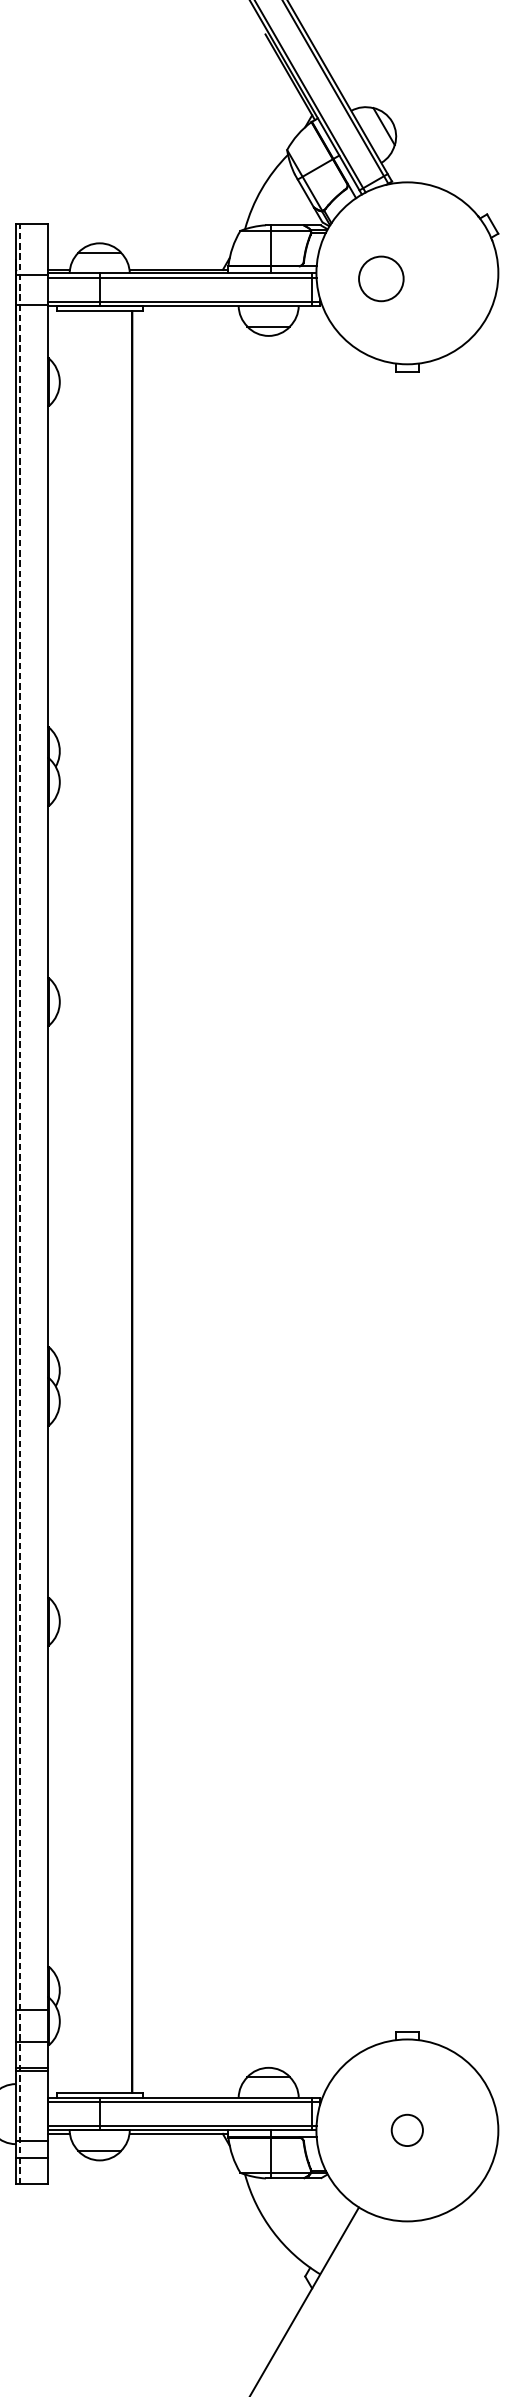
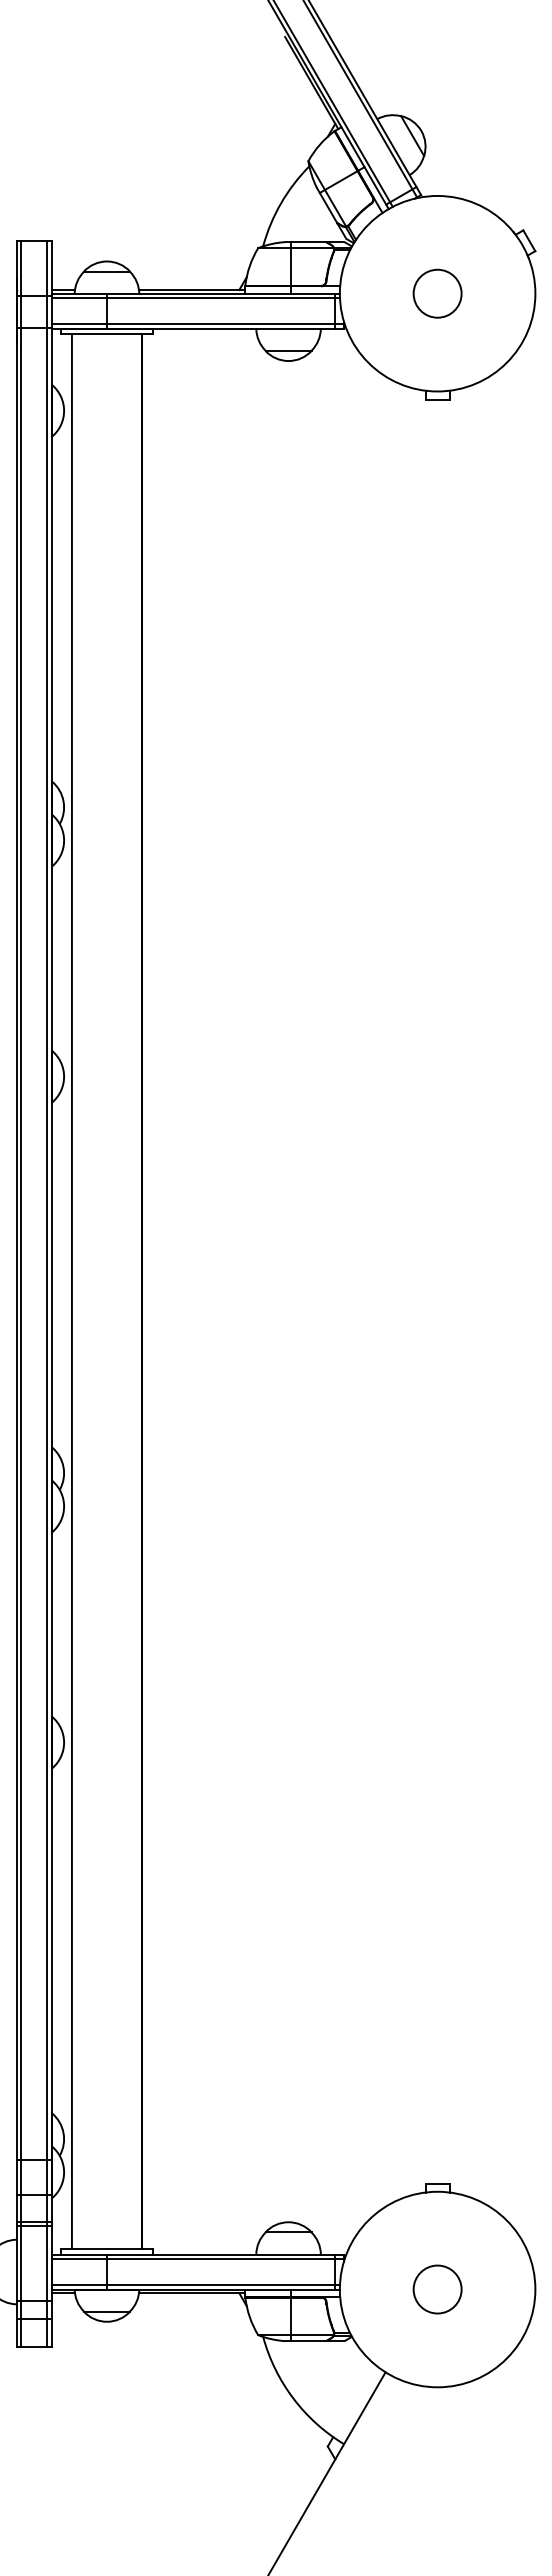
circle: (381, 278) -> (437, 293), moved
line: (66, 1201) -> (71, 1291), added
line: (20, 1203) -> (21, 1293), dashed -> solid
line: (44, 1203) -> (47, 1293), added
circle: (407, 2130) -> (437, 2289), size x1.43

